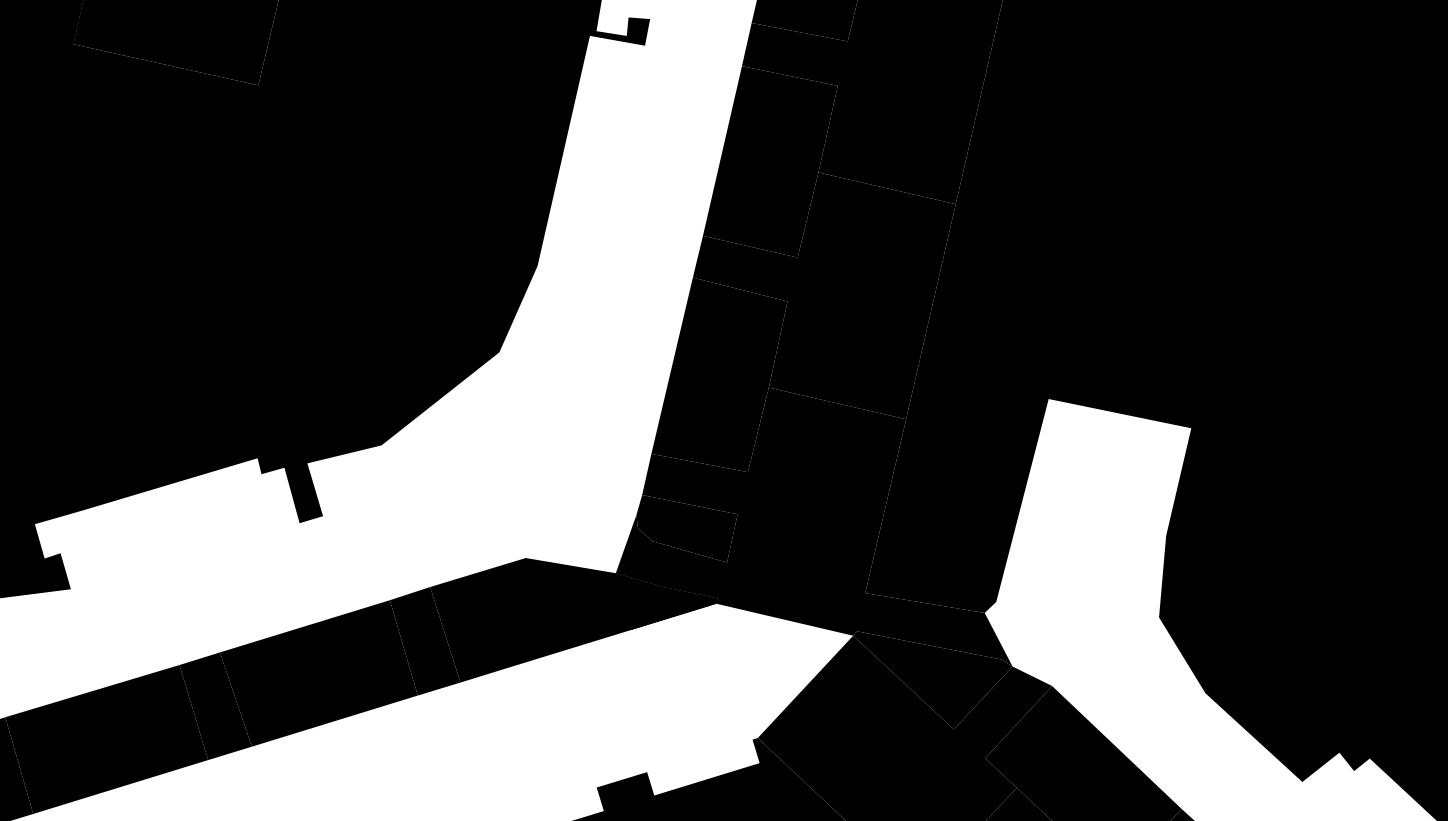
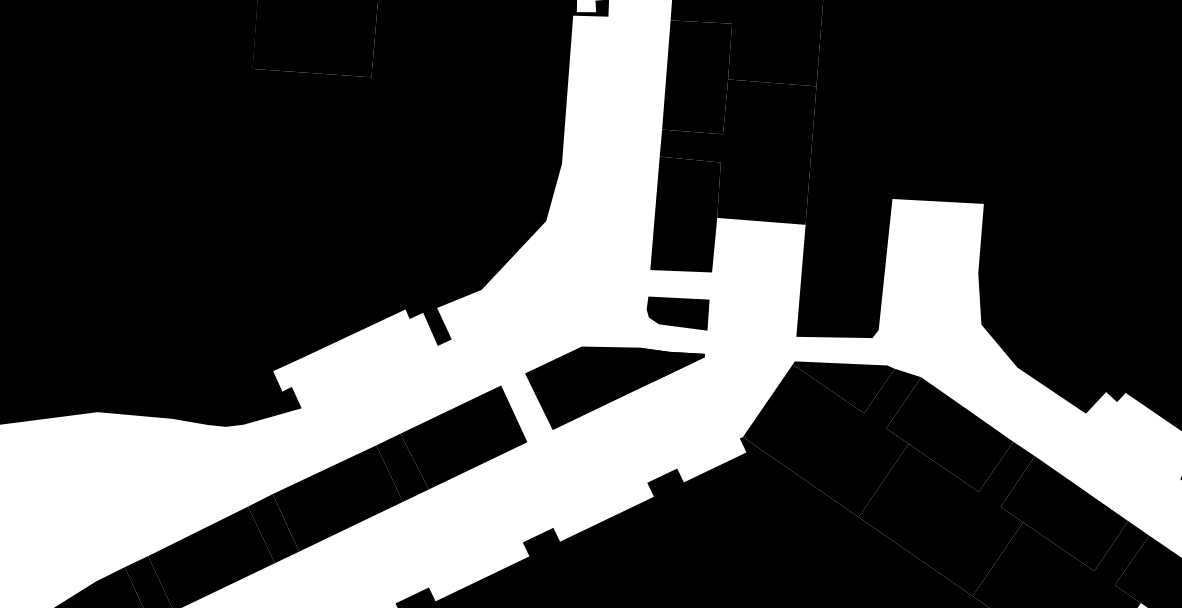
fill: (828, 516) -> (766, 292), removed
fill: (424, 640) -> (526, 407), removed

